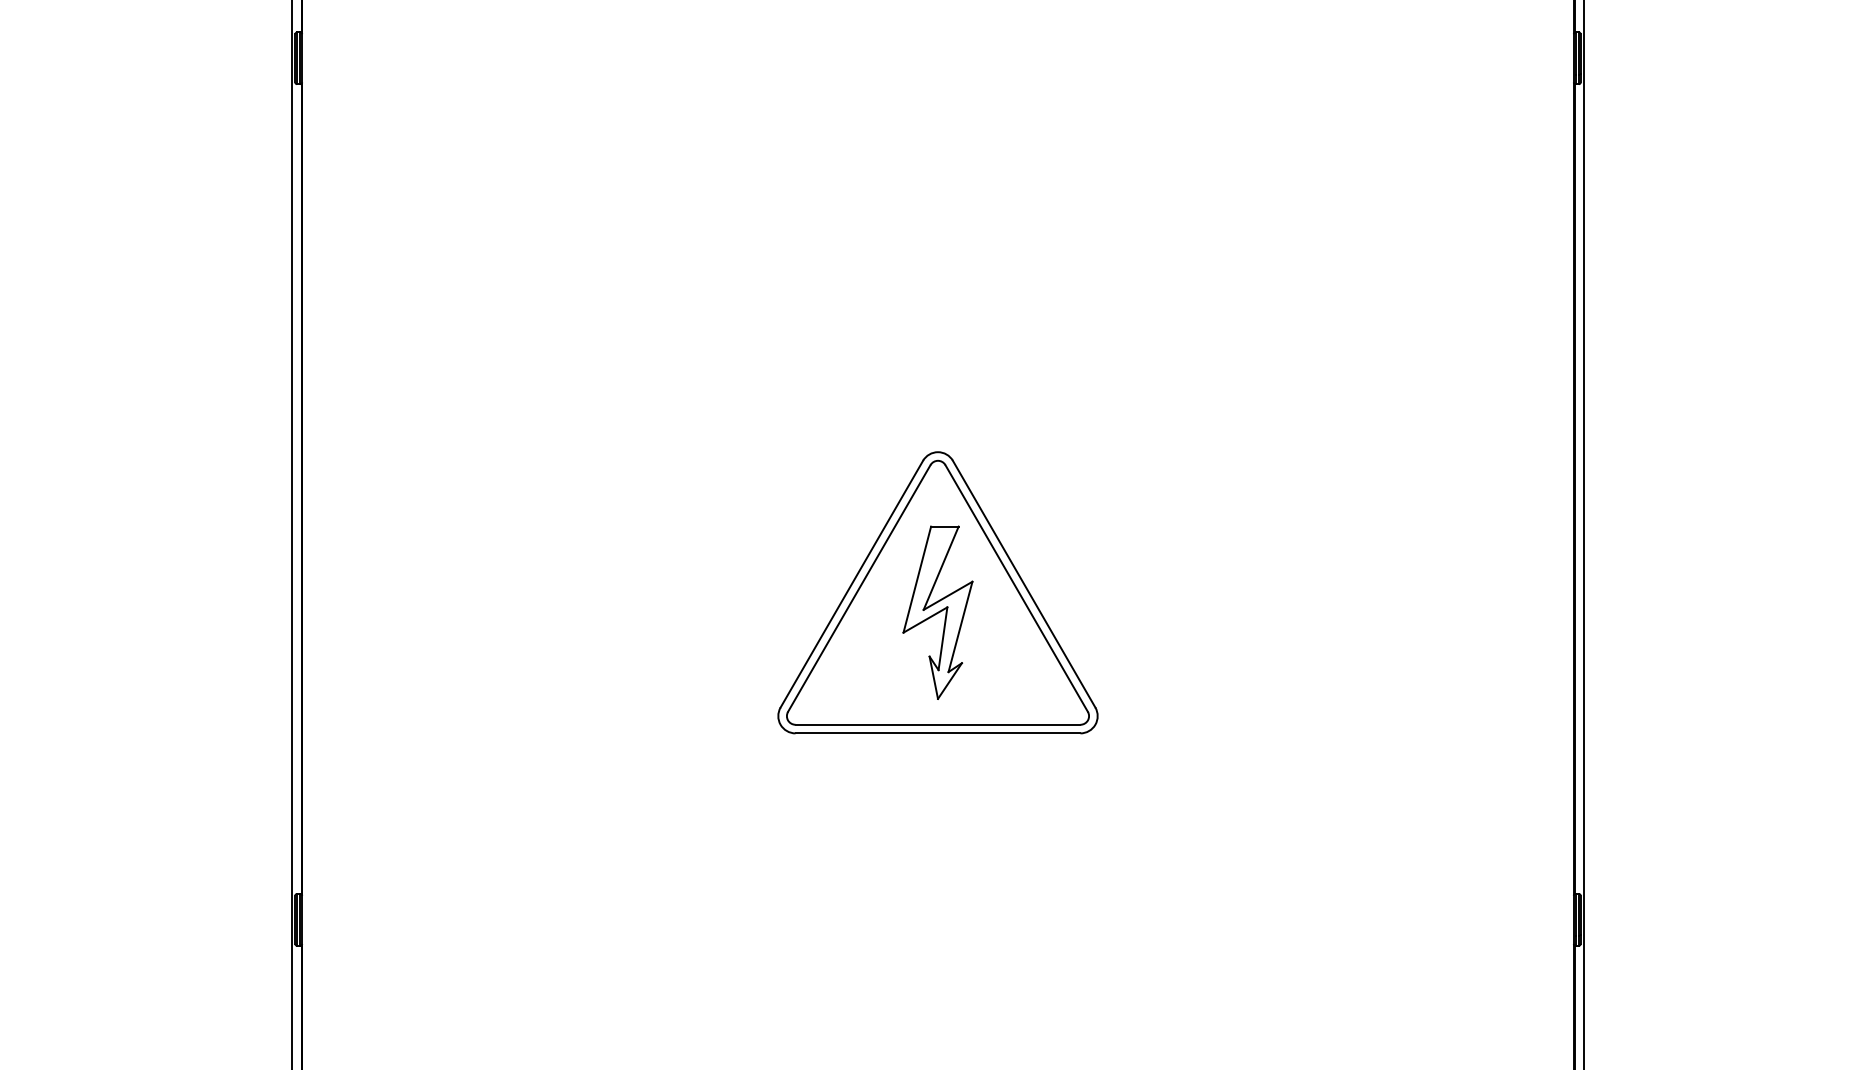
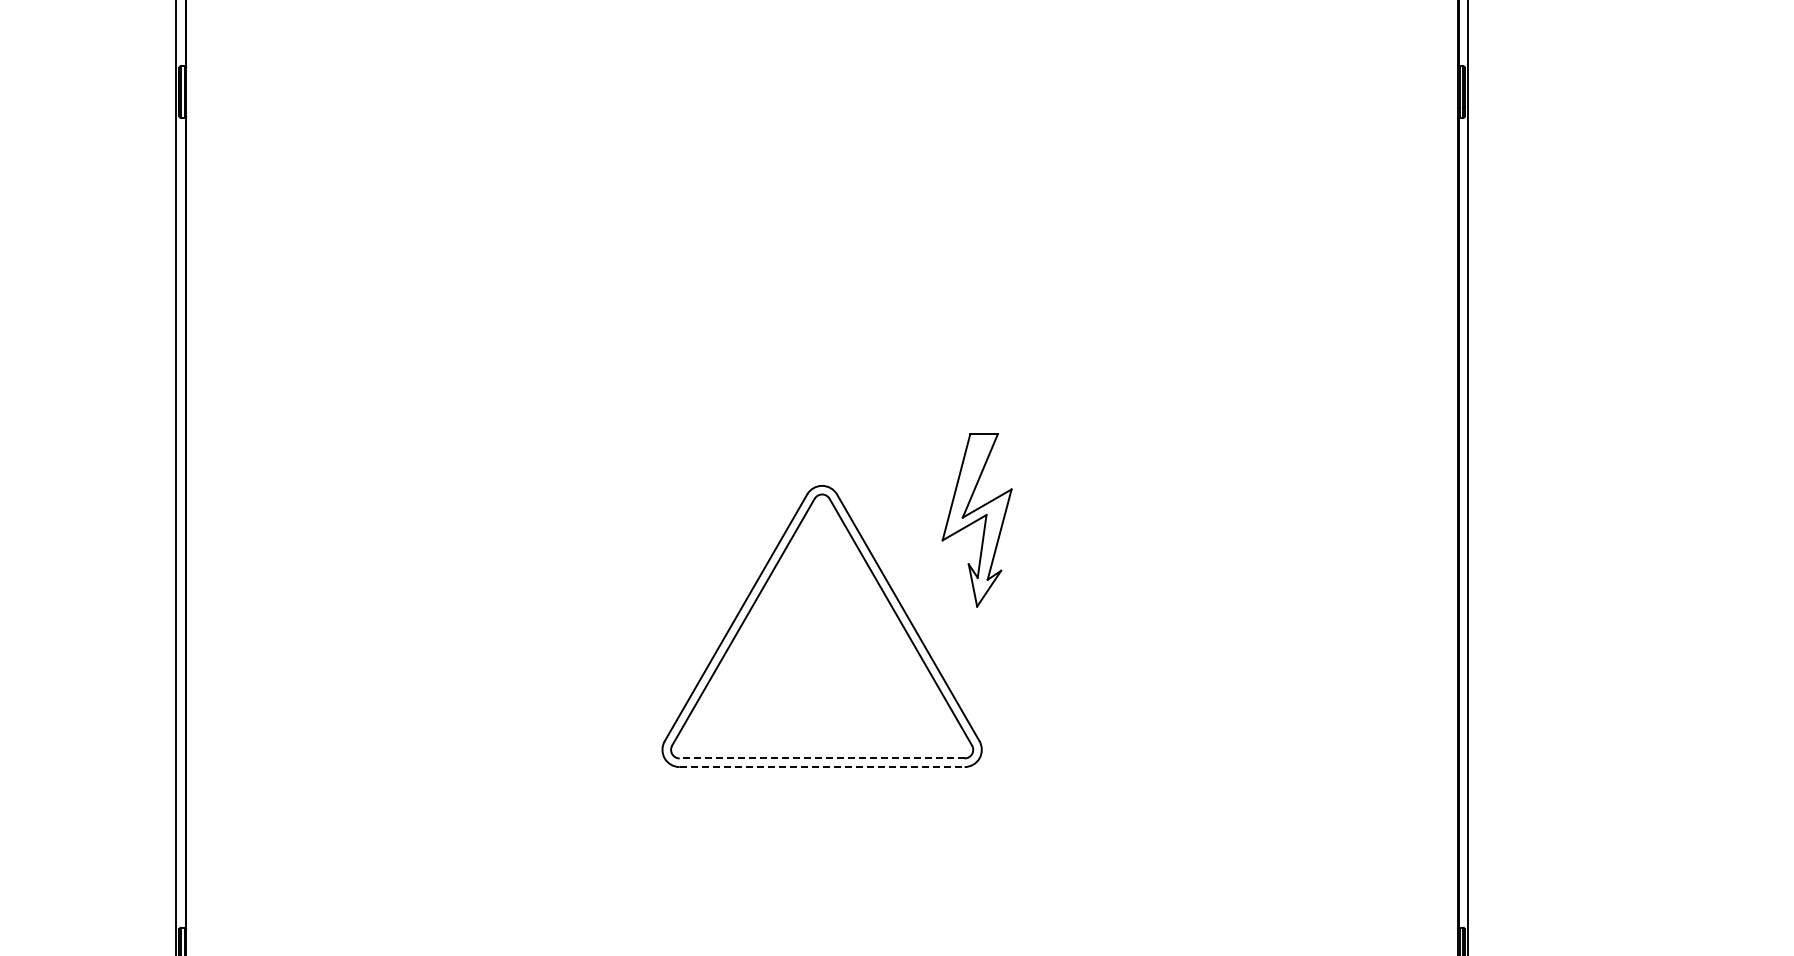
part: (937, 612) -> (976, 520), moved
line: (937, 724) -> (821, 758), solid -> dashed
line: (938, 733) -> (822, 767), solid -> dashed

